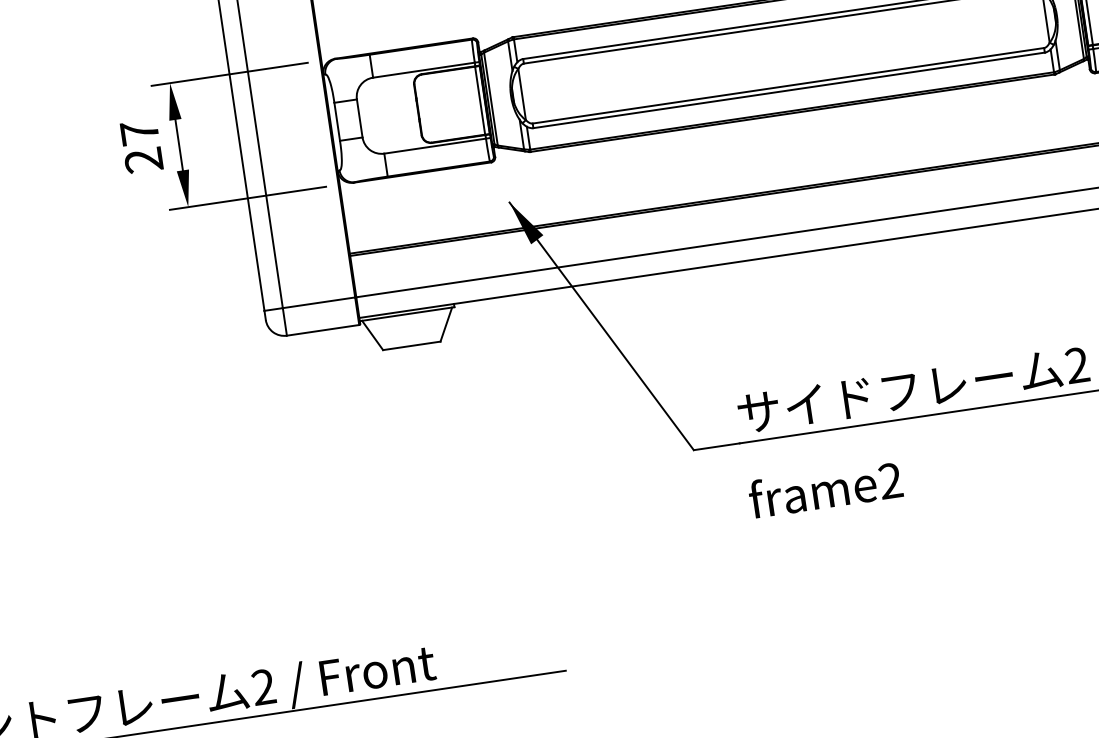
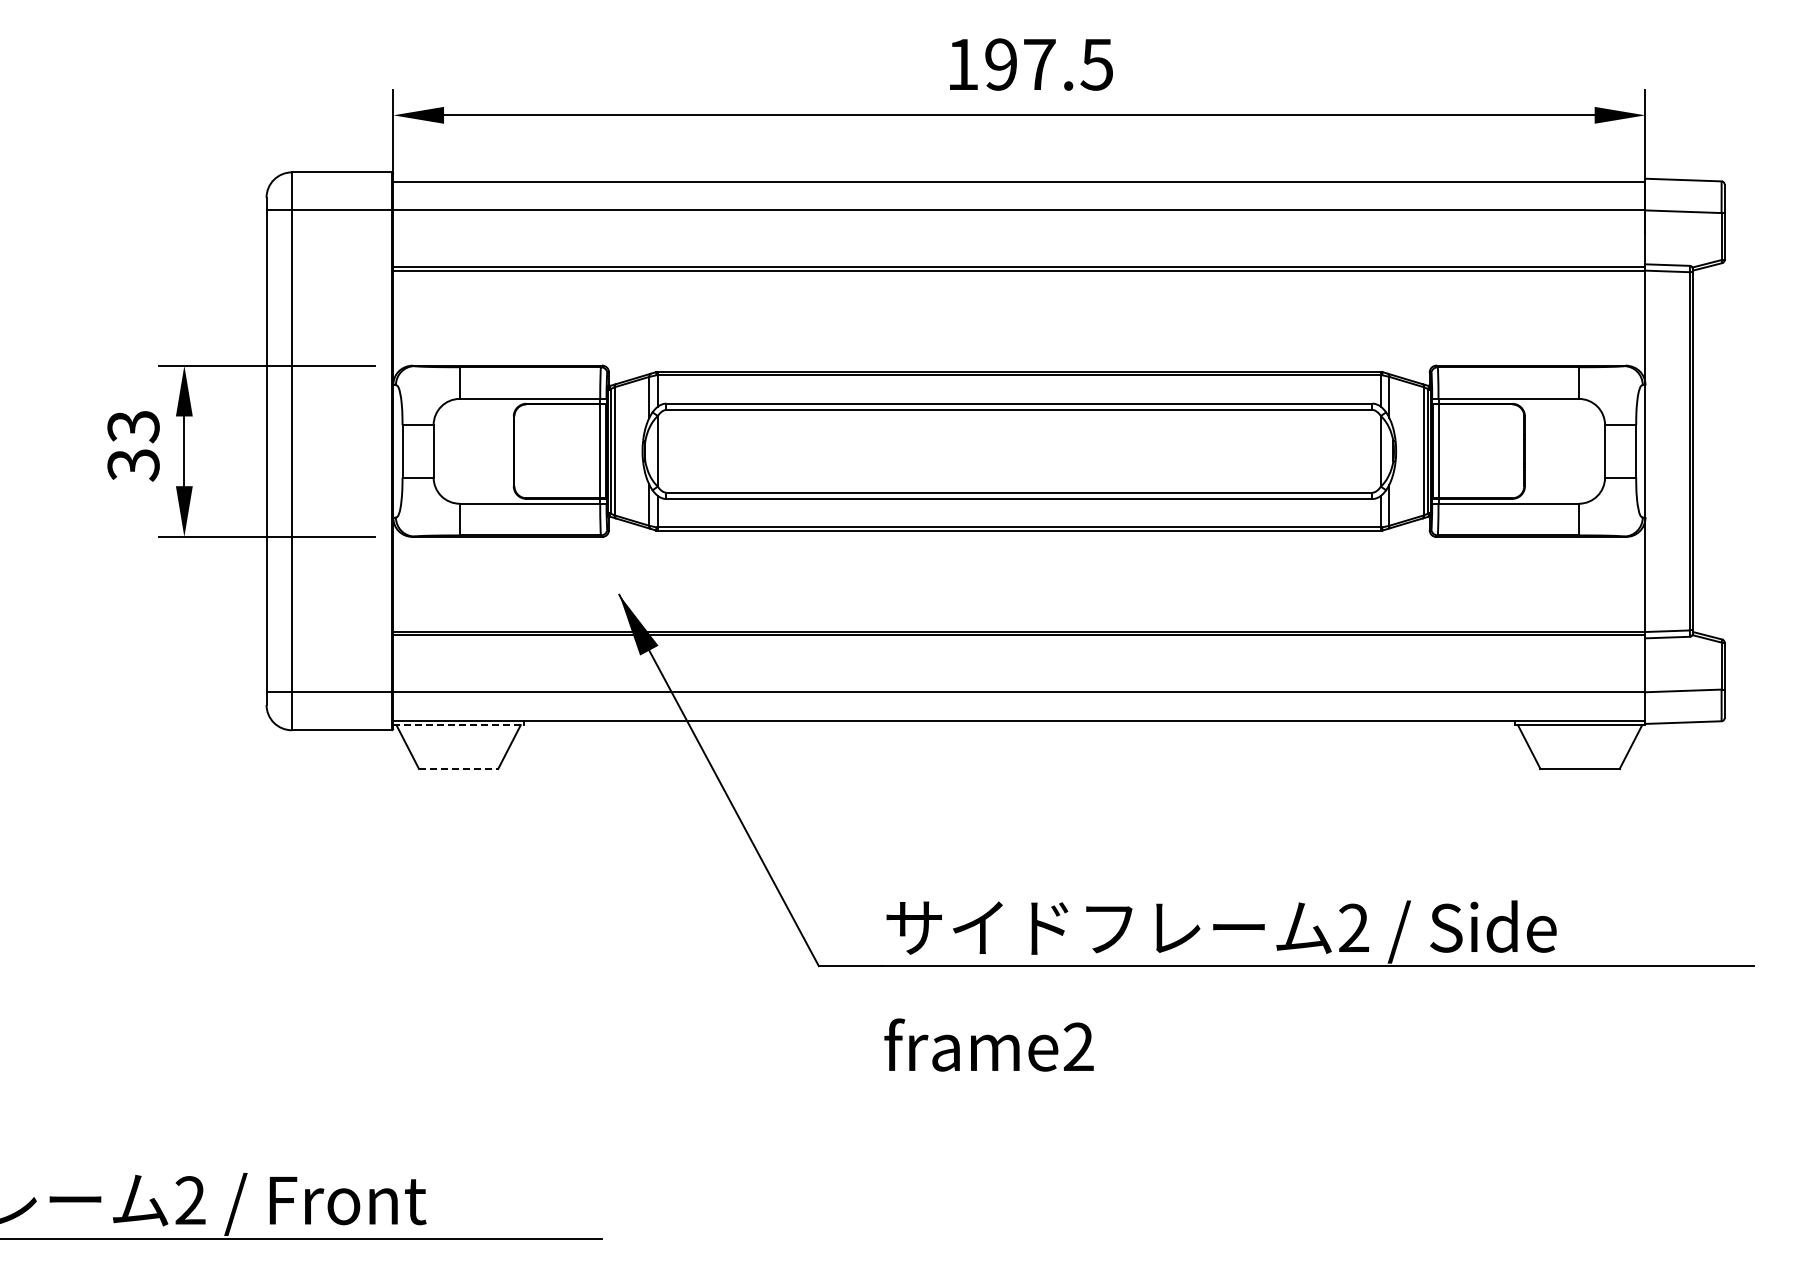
text: (141, 146) -> (133, 445), 27 -> 33
line: (407, 314) -> (459, 725), solid -> dashed
line: (411, 345) -> (458, 768), solid -> dashed

